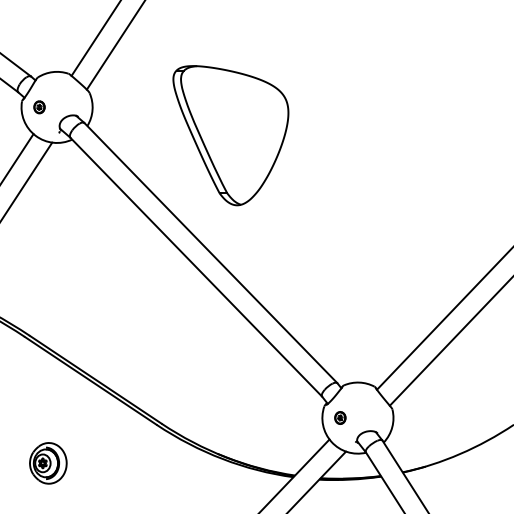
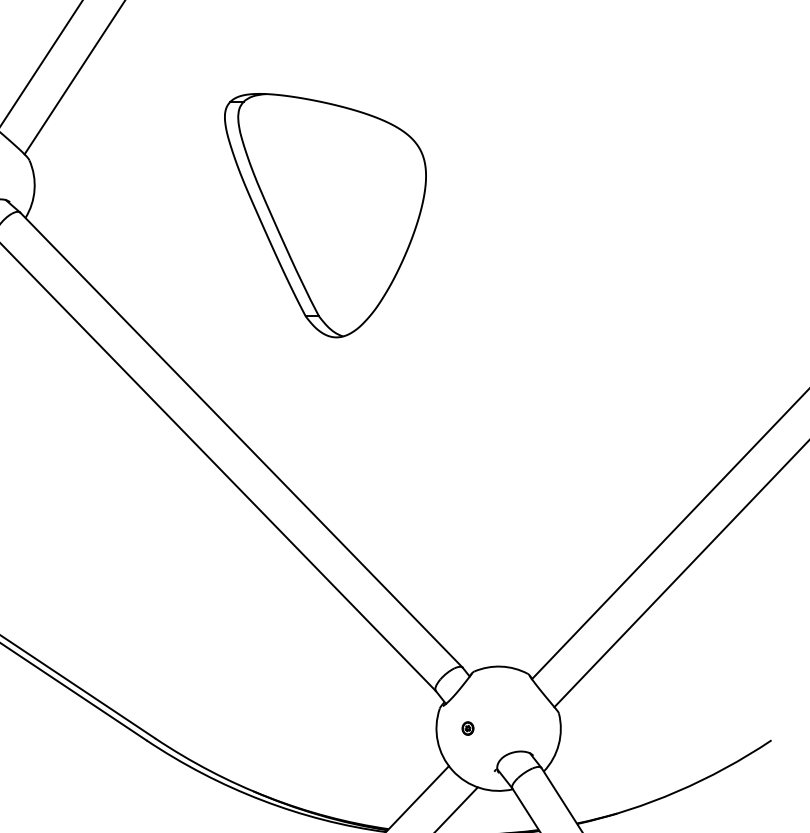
part: (230, 135) -> (324, 215), moved
part: (340, 417) -> (468, 727), size x0.6

